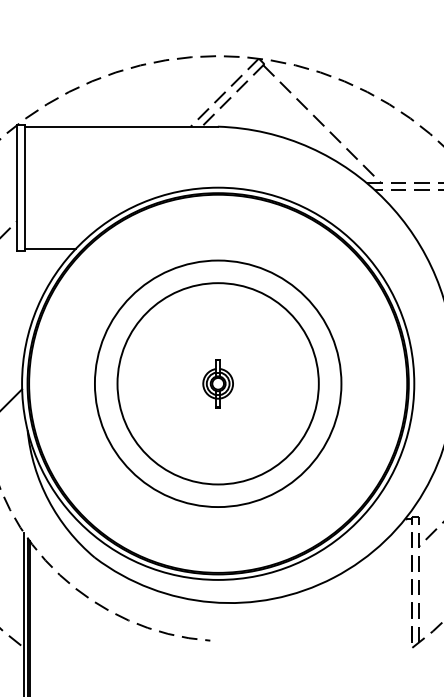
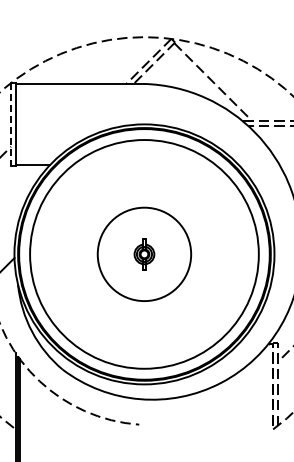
line: (17, 187) -> (11, 124), solid -> dashed
circle: (218, 383) -> (144, 254), size x0.7
circle: (218, 383) -> (144, 254), size x1.4

